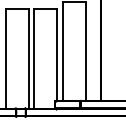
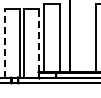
line: (56, 54) -> (39, 40), solid -> dashed
line: (5, 58) -> (4, 43), solid -> dashed

